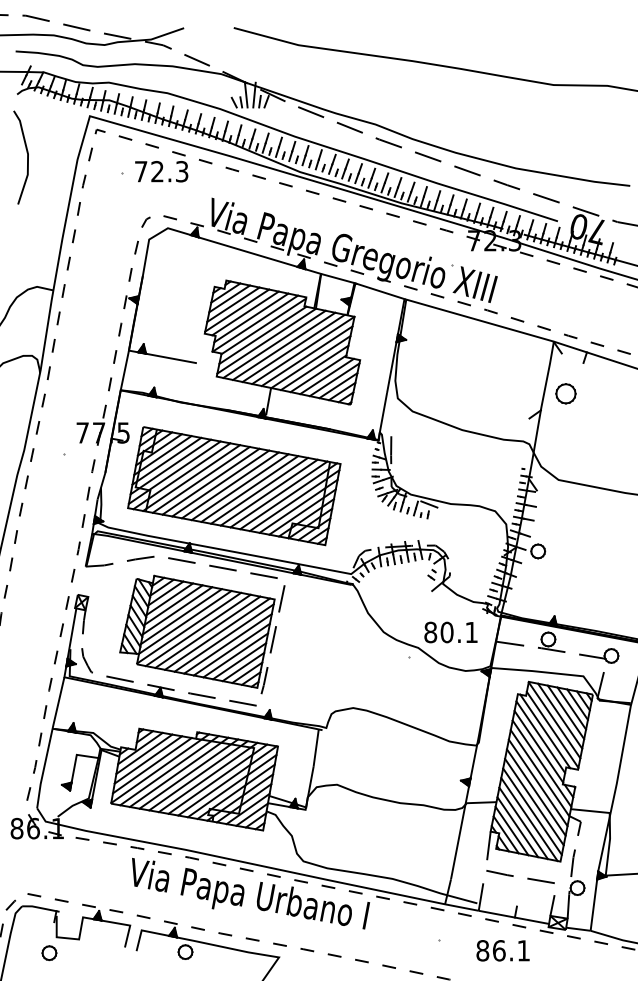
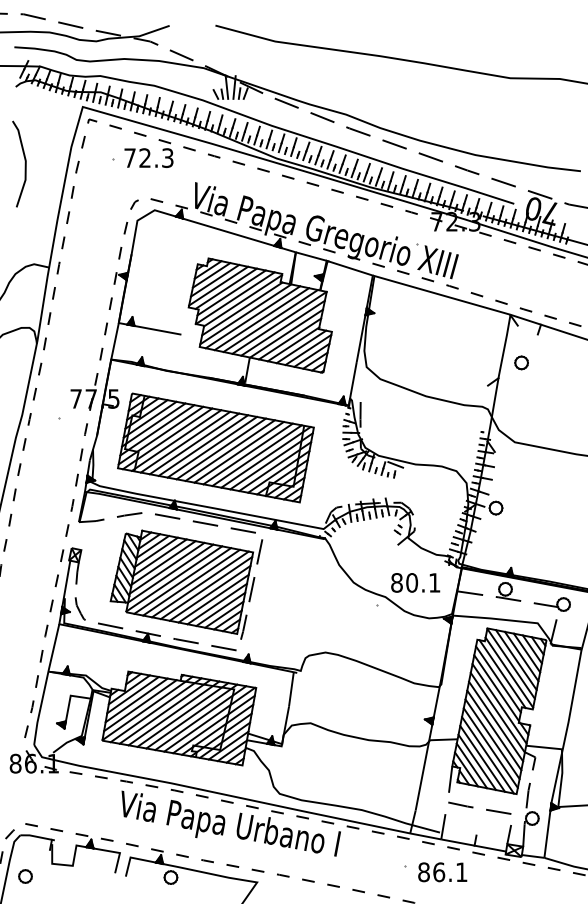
curve: (26, 156) -> (24, 163), moved
part: (565, 393) -> (521, 362), size x0.71
text: (502, 950) -> (442, 872), moved
part: (49, 953) -> (25, 876), moved

